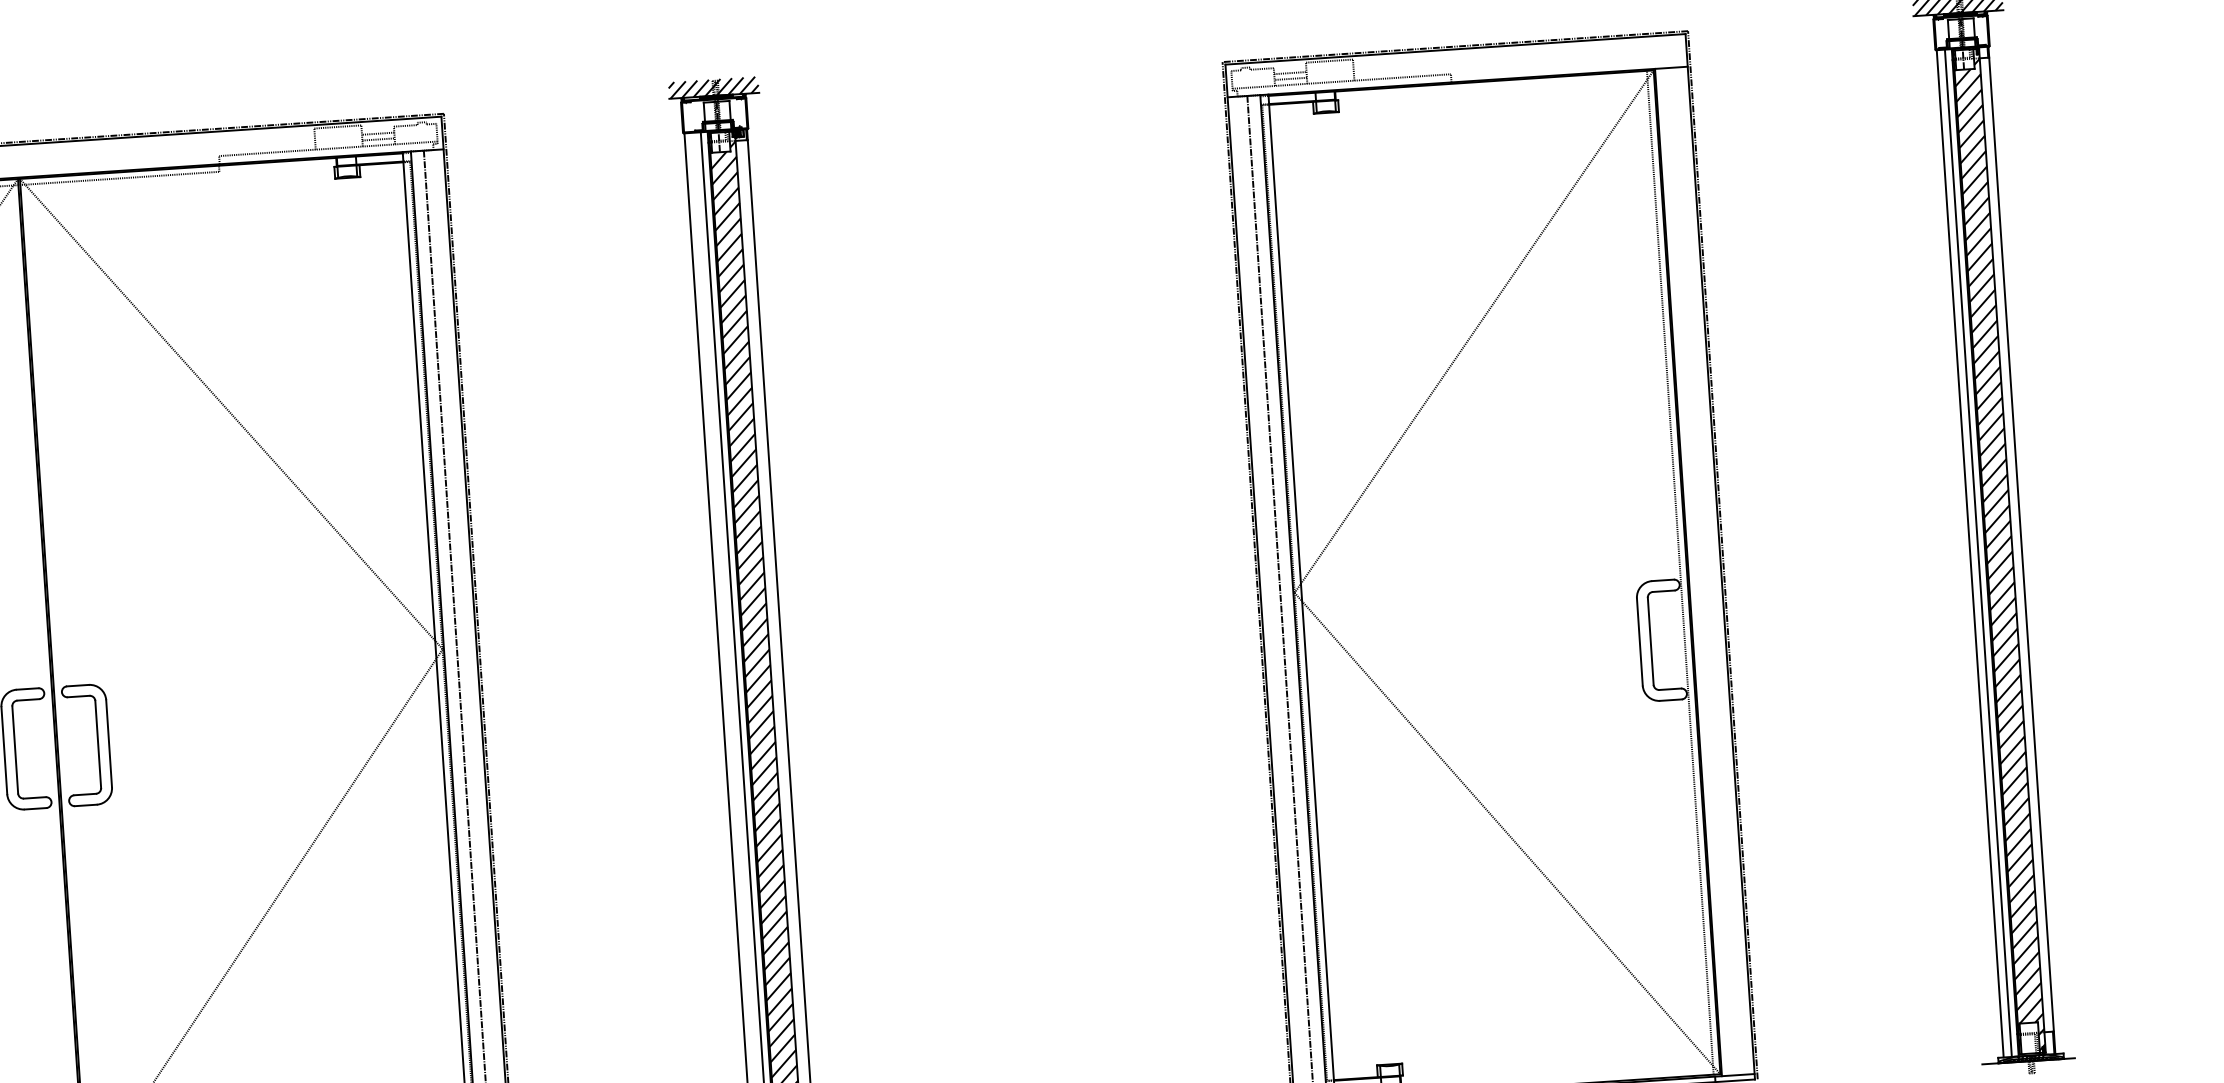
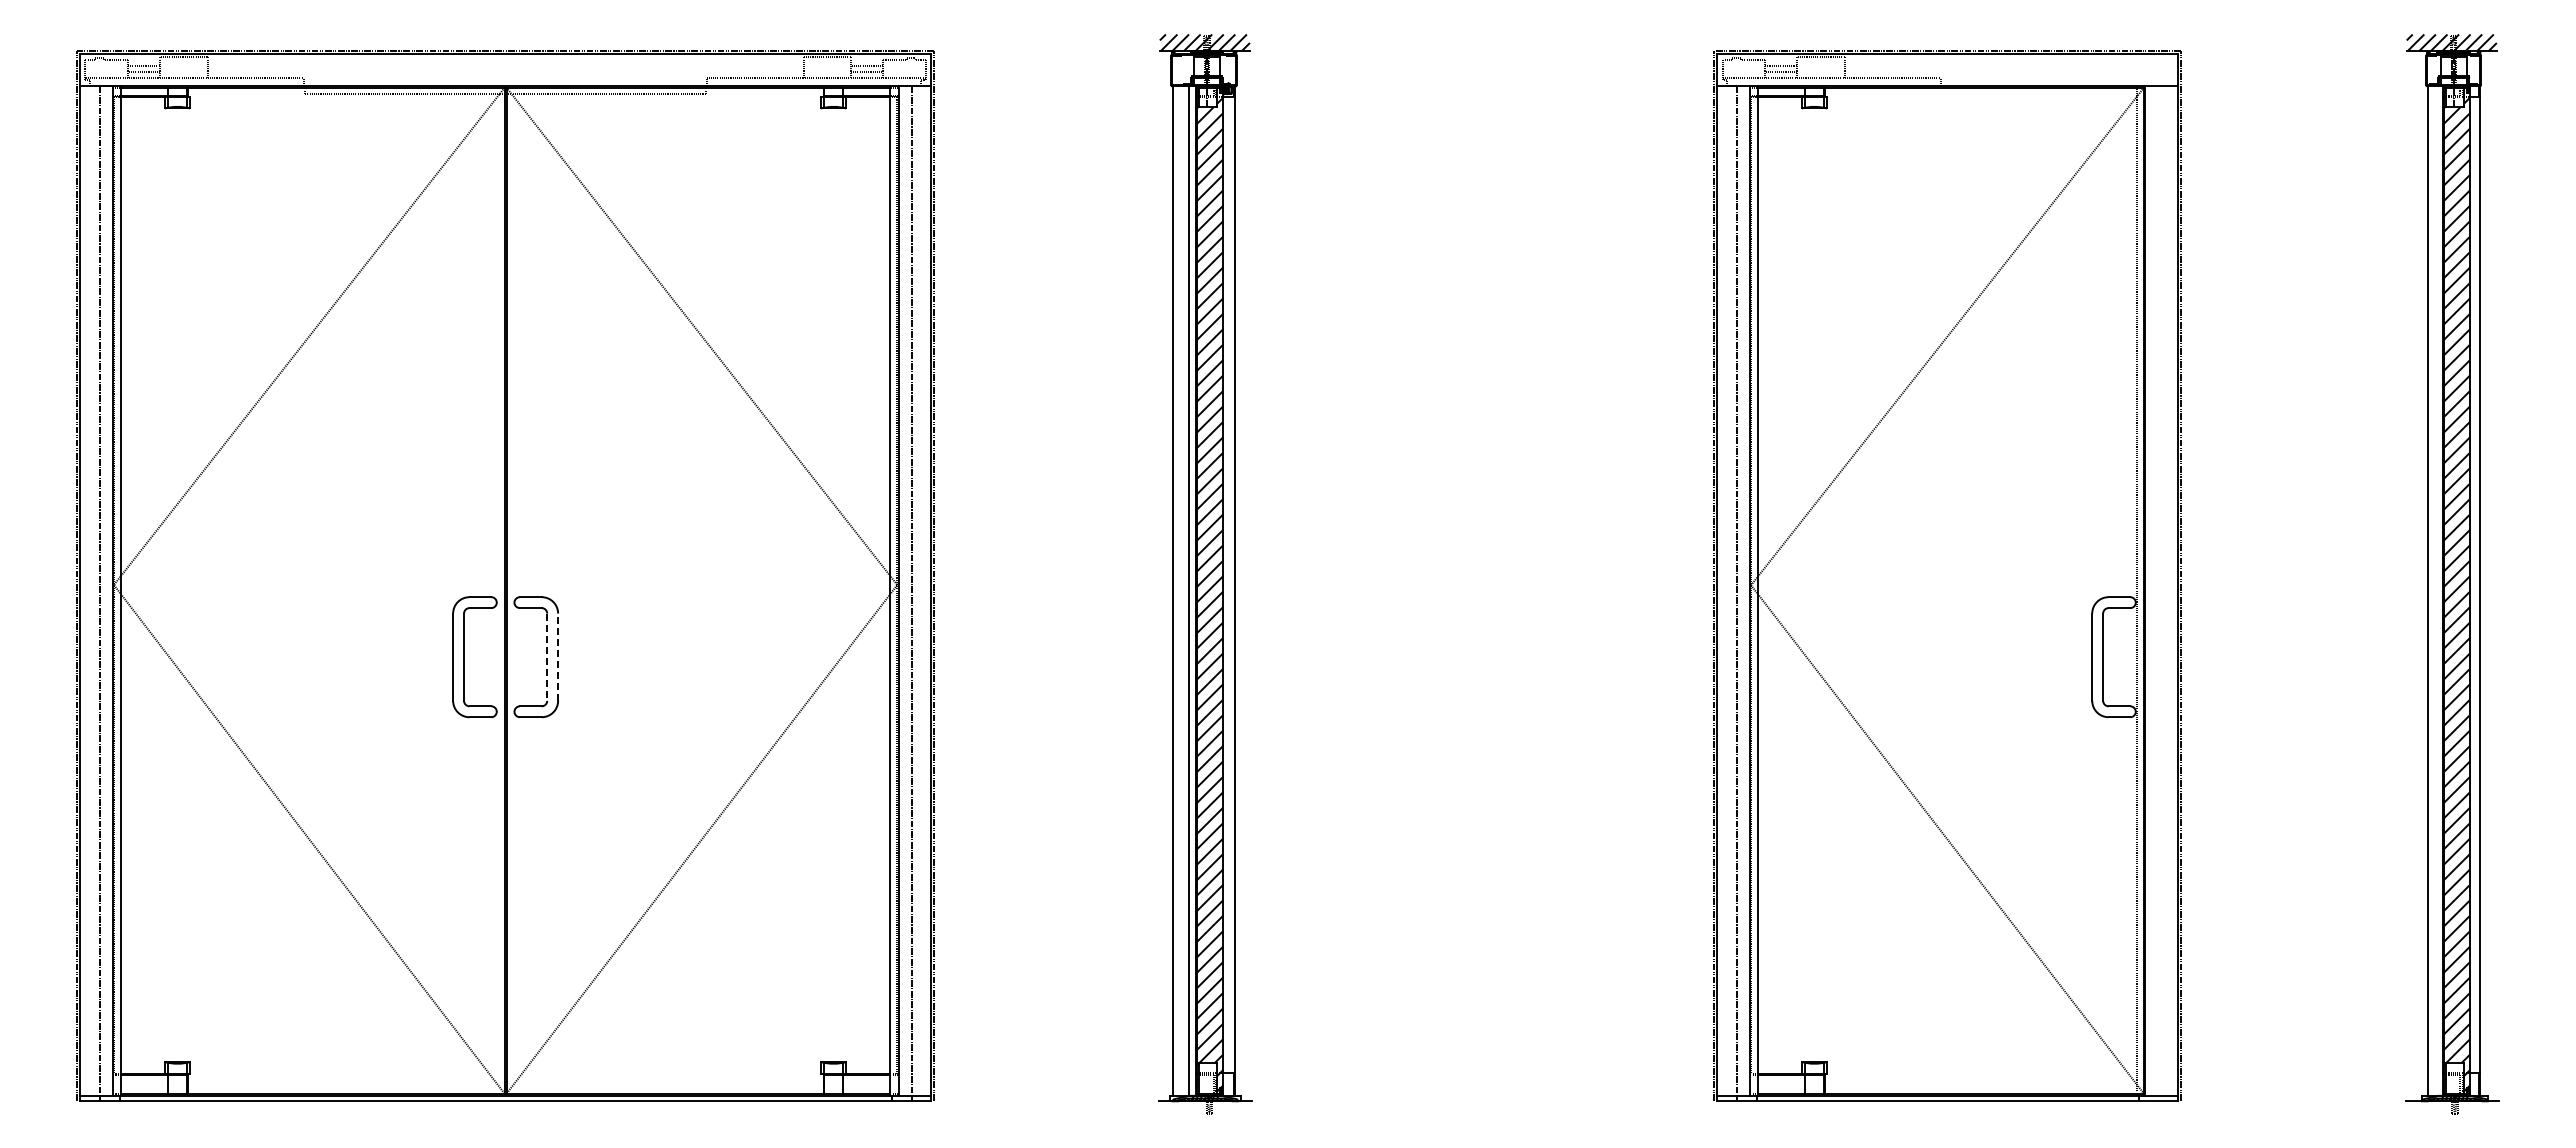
line: (1977, 552) -> (2435, 590), removed
line: (98, 744) -> (547, 657), solid -> dashed
line: (109, 744) -> (558, 657), solid -> dashed

